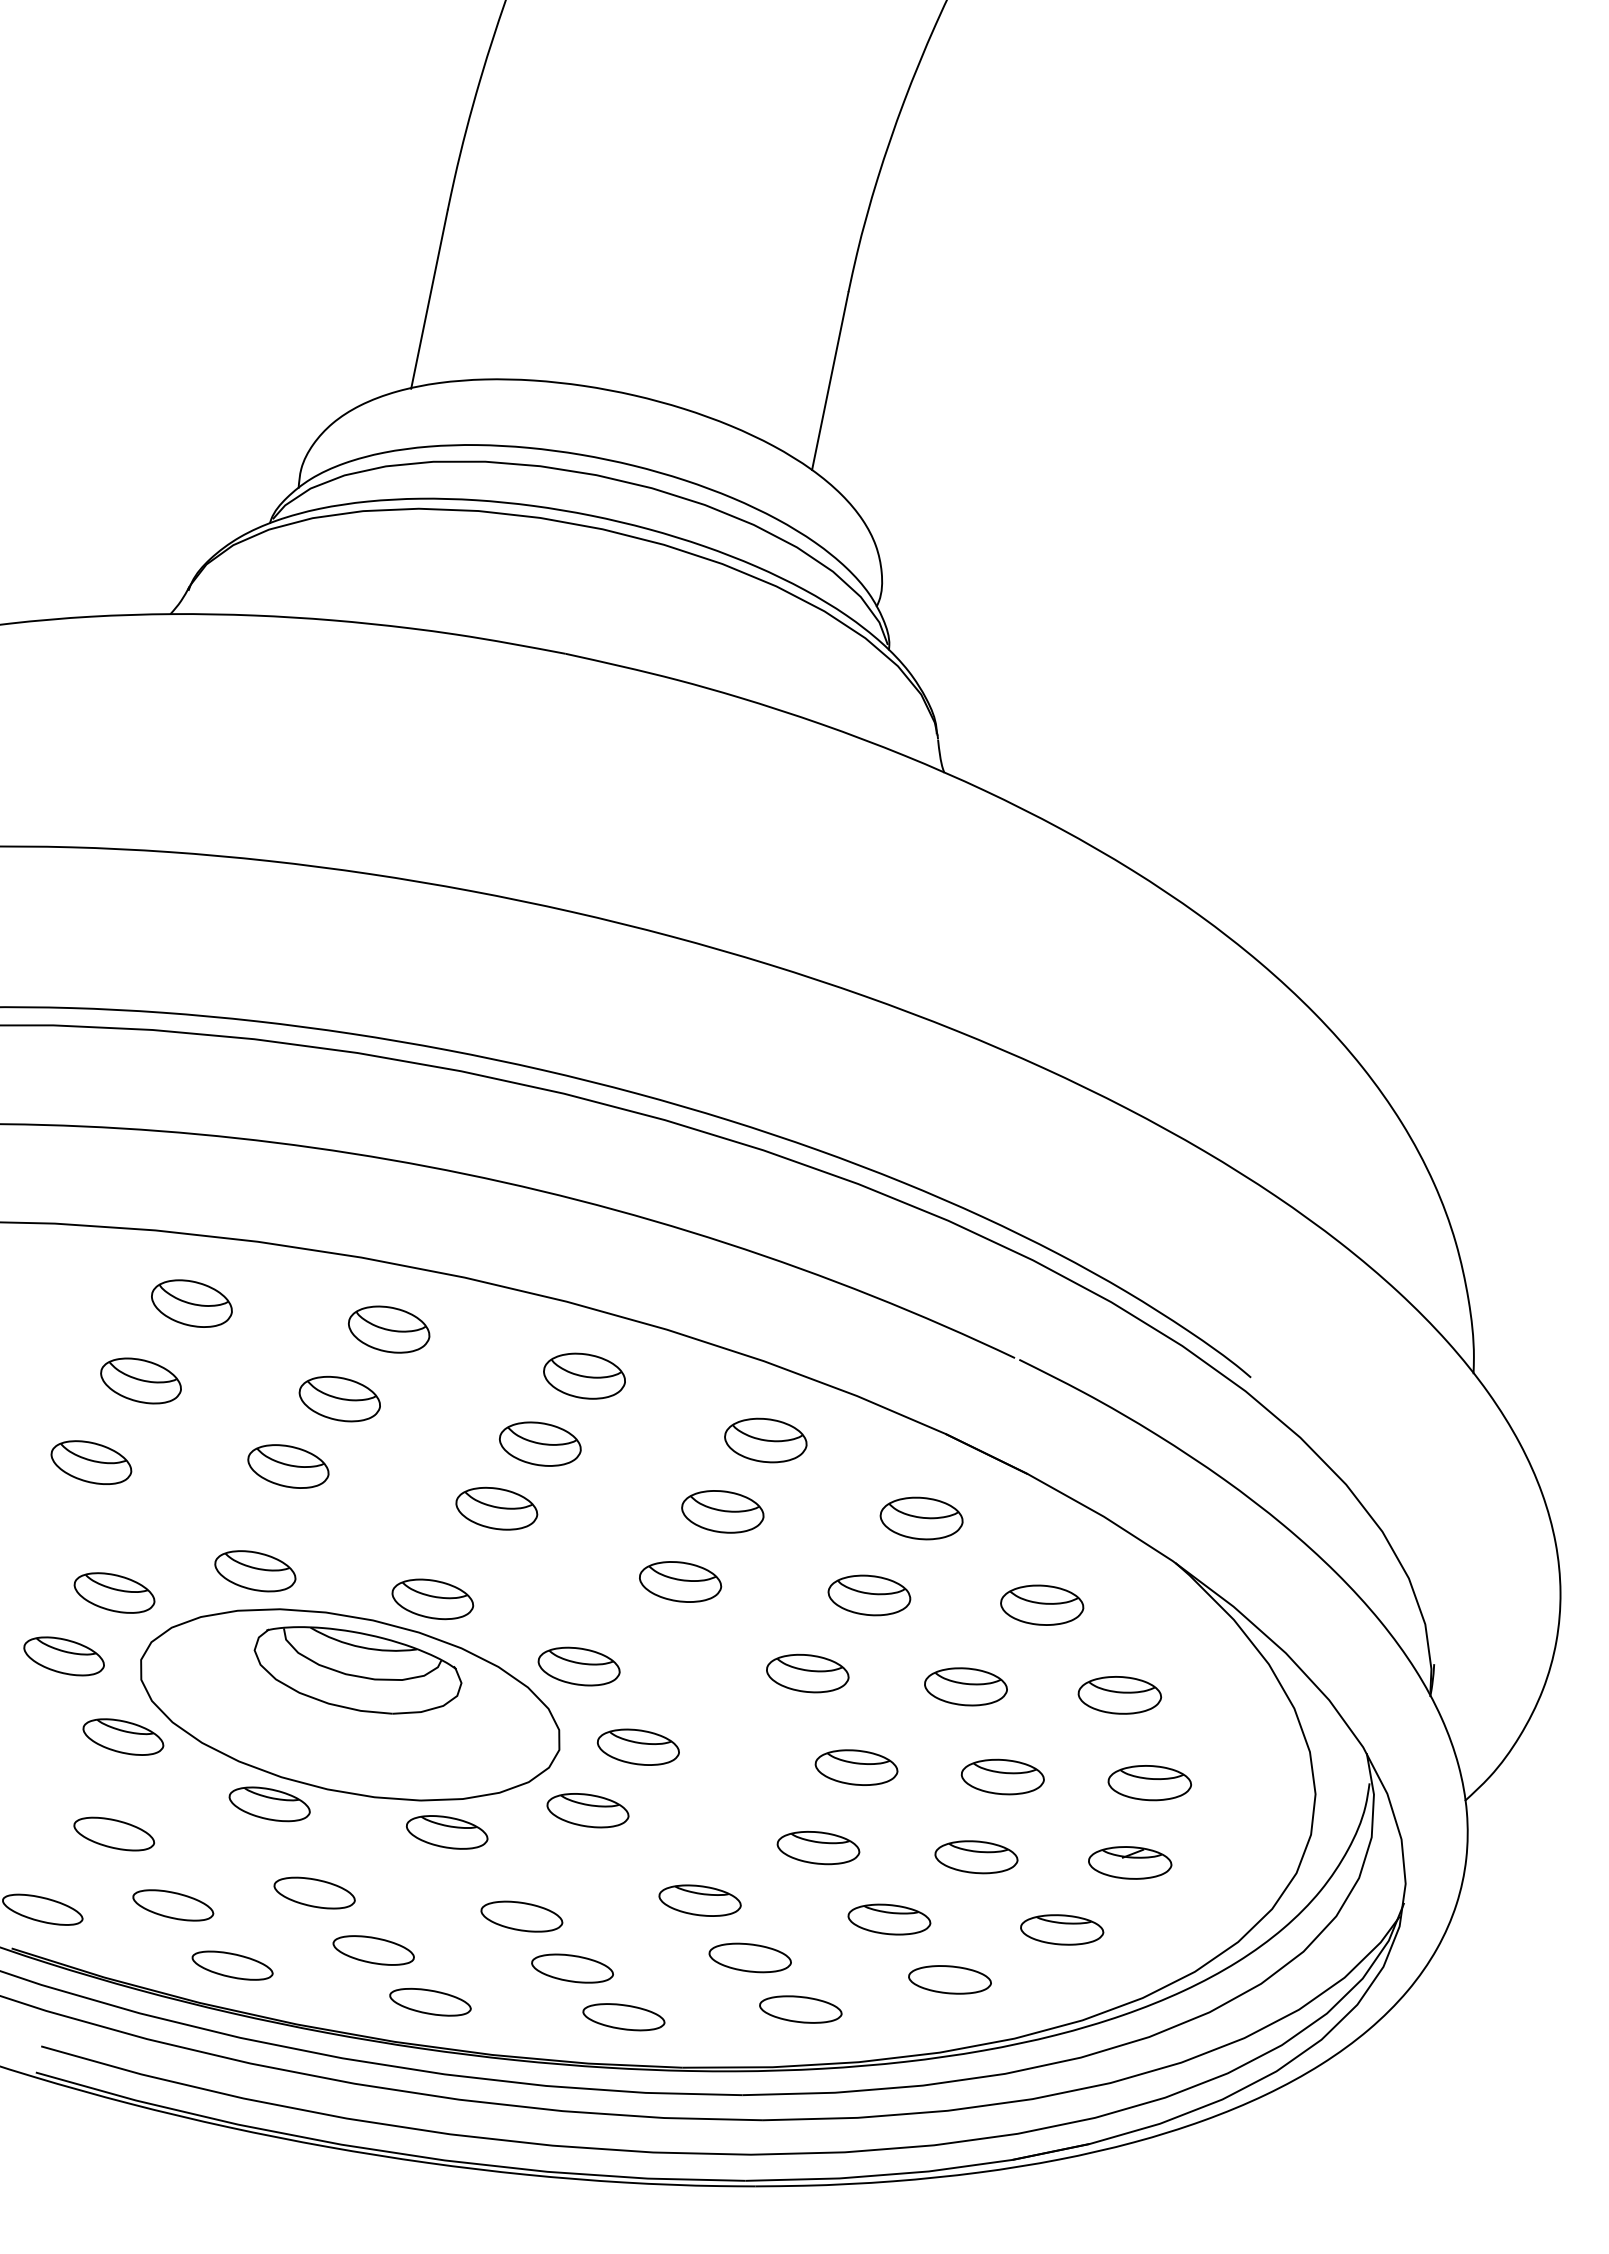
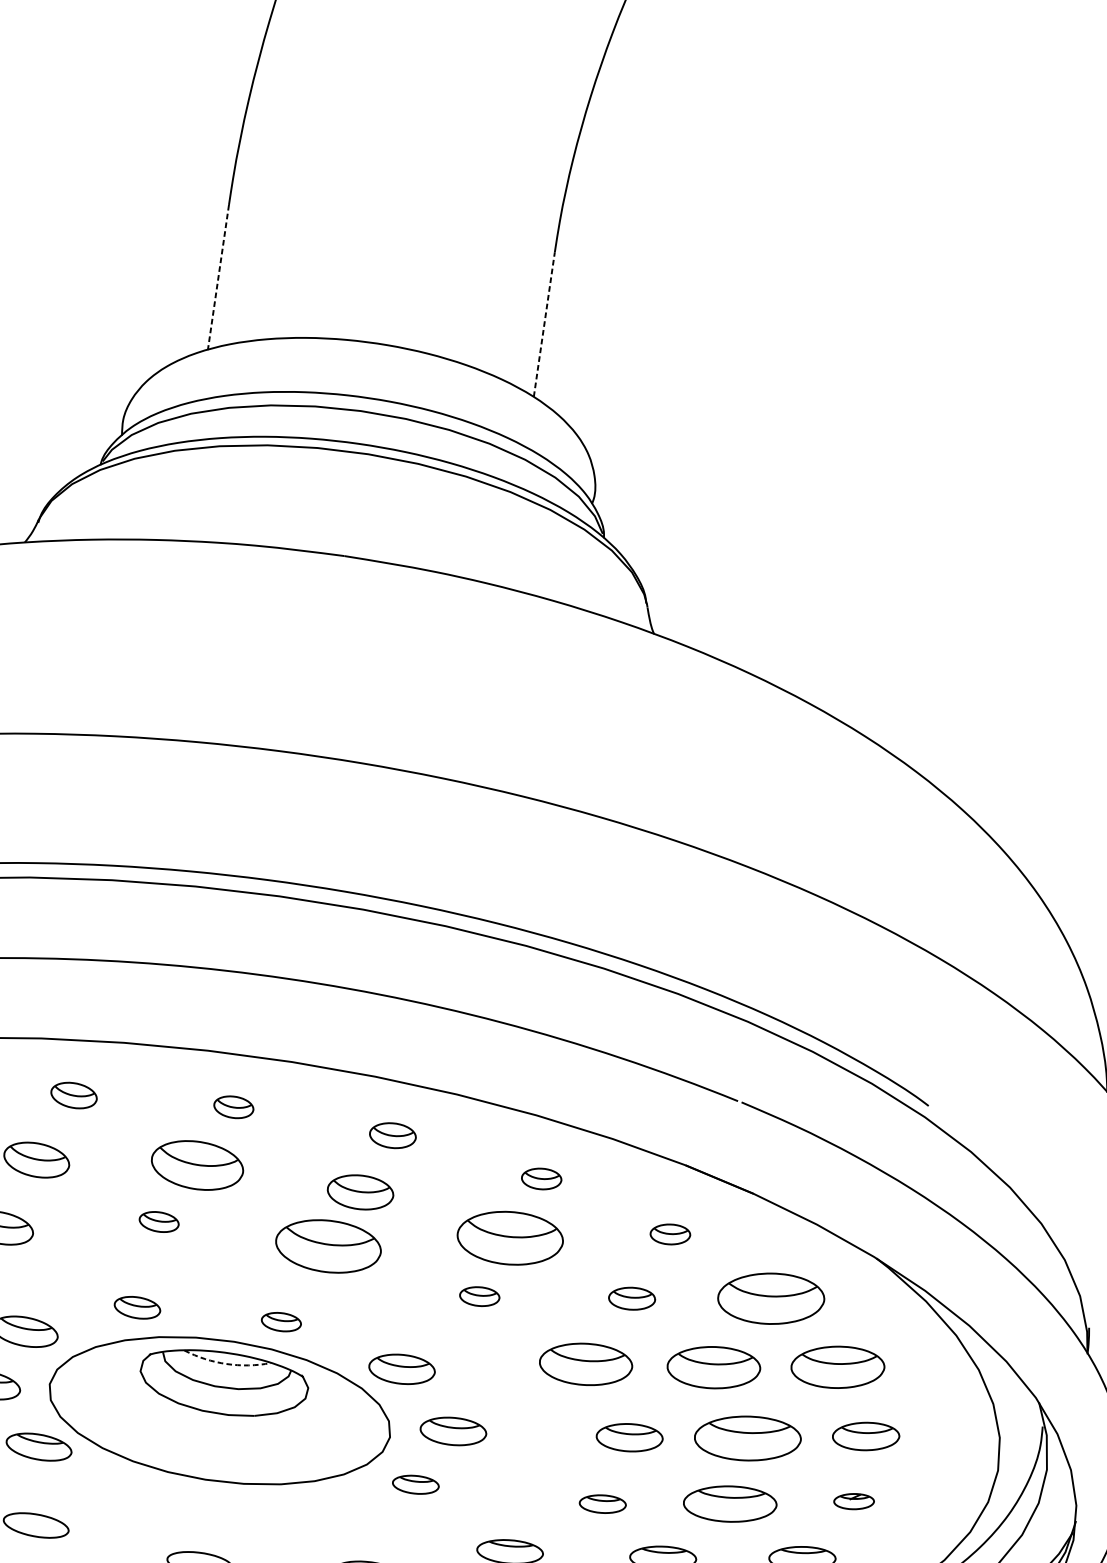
line: (429, 299) -> (218, 277), solid -> dashed
line: (830, 381) -> (544, 324), solid -> dashed
part: (191, 1303) -> (73, 1095), size x0.7
part: (389, 1329) -> (234, 1107), size x0.6
part: (584, 1375) -> (392, 1135), size x0.7
part: (339, 1398) -> (197, 1165), size x1.4
part: (765, 1440) -> (541, 1179), size x0.6
part: (288, 1466) -> (159, 1222), size x0.6
part: (496, 1508) -> (328, 1246), size x1.6
part: (722, 1511) -> (510, 1238), size x1.6
part: (921, 1518) -> (670, 1234), size x0.6
part: (255, 1571) -> (137, 1307), size x0.7
part: (680, 1581) -> (479, 1296), size x0.6
part: (869, 1595) -> (632, 1298), size x0.7
part: (432, 1599) -> (281, 1322), size x0.6
part: (1042, 1604) -> (771, 1297), size x1.6
arc: (361, 1647) -> (226, 1364), solid -> dashed
part: (807, 1673) -> (585, 1364), size x1.4
part: (965, 1686) -> (713, 1367), size x1.4
part: (1119, 1695) -> (837, 1367), size x1.4
part: (1002, 1776) -> (747, 1438), size x1.6
part: (269, 1804) -> (159, 1494), removed
part: (587, 1810) -> (415, 1484), size x0.7
part: (447, 1832) -> (303, 1508), removed
part: (818, 1848) -> (602, 1504), size x0.7
part: (976, 1857) -> (730, 1504), size x1.4
part: (1130, 1862) -> (854, 1501), size x0.6

